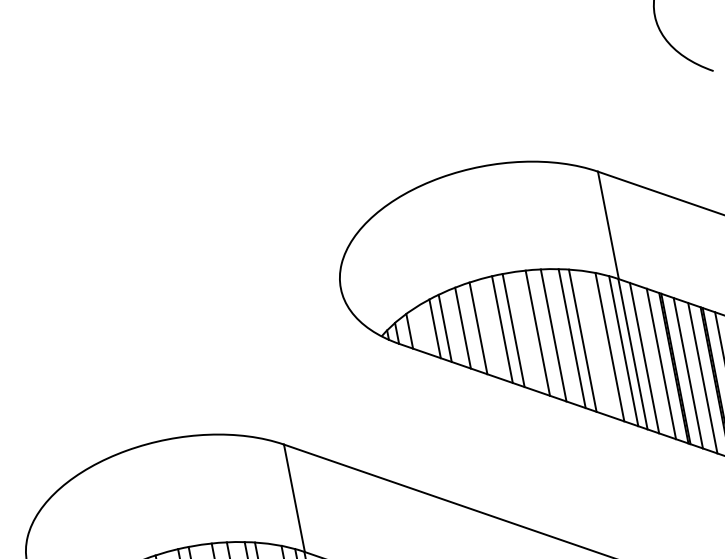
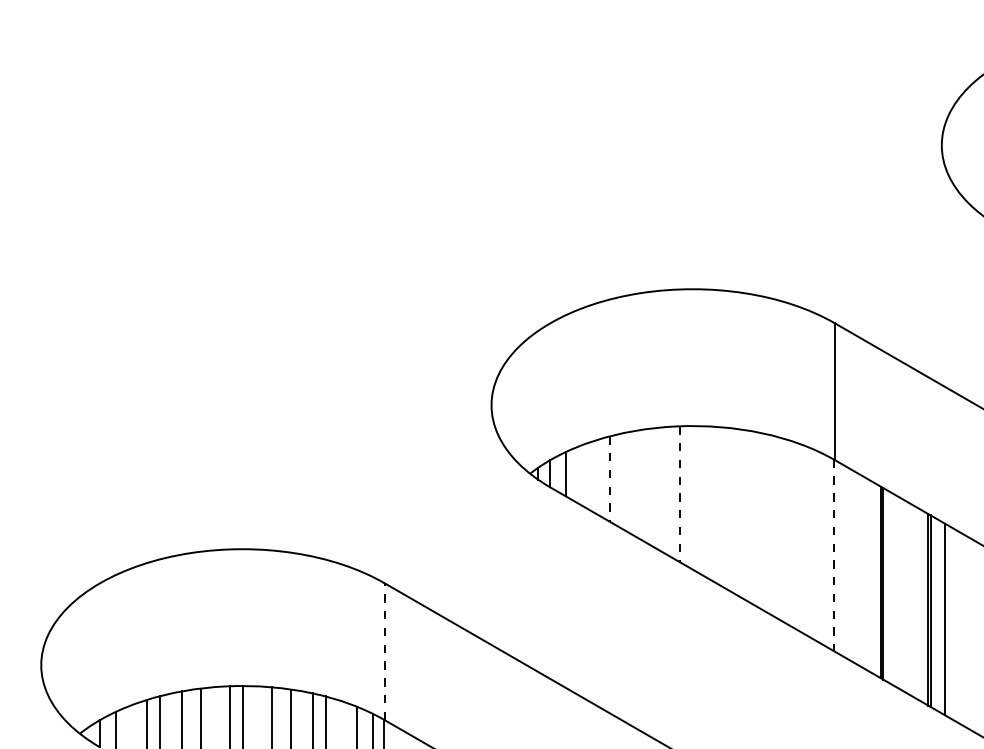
line: (462, 327) -> (631, 482), removed
line: (434, 328) -> (597, 476), removed
line: (445, 328) -> (610, 479), solid -> dashed
line: (478, 328) -> (650, 486), removed
line: (502, 329) -> (679, 494), solid -> dashed
line: (513, 330) -> (693, 498), removed
line: (537, 332) -> (722, 506), removed
line: (553, 335) -> (741, 513), removed
line: (572, 338) -> (763, 521), removed
line: (582, 340) -> (775, 526), removed
line: (609, 346) -> (807, 540), removed
line: (623, 351) -> (823, 549), removed
line: (633, 354) -> (834, 555), solid -> dashed
line: (644, 357) -> (847, 562), removed
line: (661, 364) -> (866, 574), removed
line: (688, 372) -> (897, 591), removed
line: (703, 378) -> (914, 601), removed
line: (294, 498) -> (384, 651), solid -> dashed

